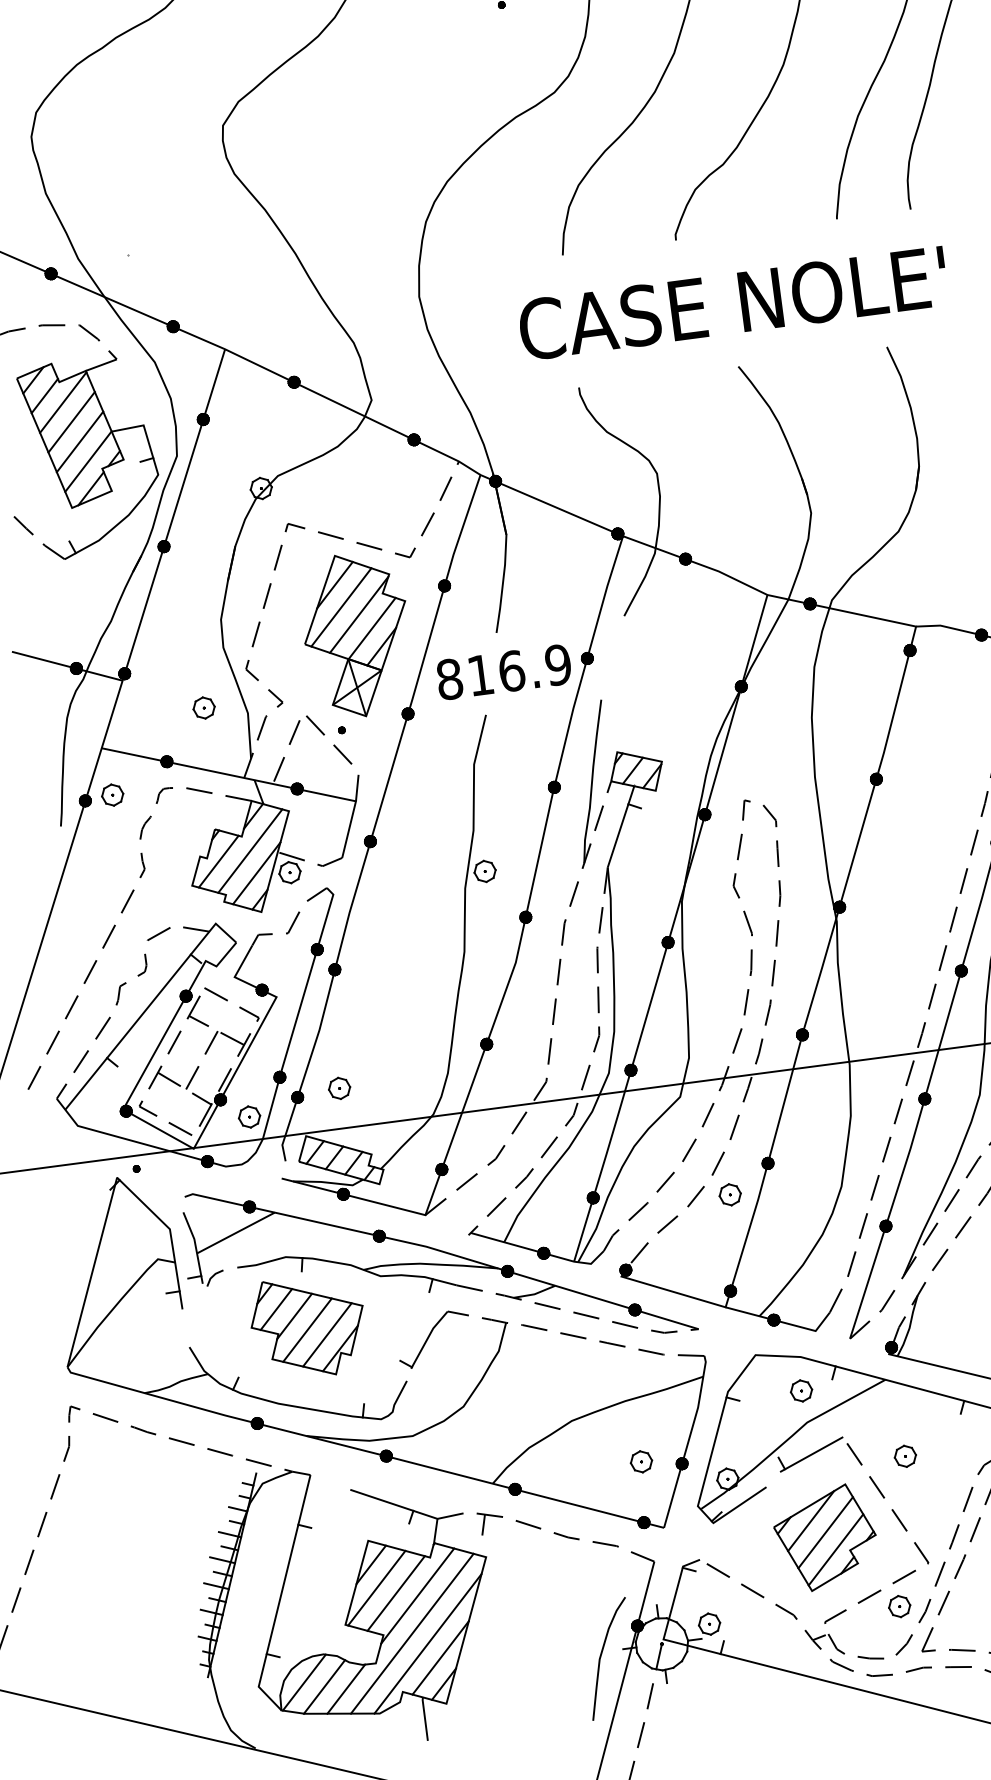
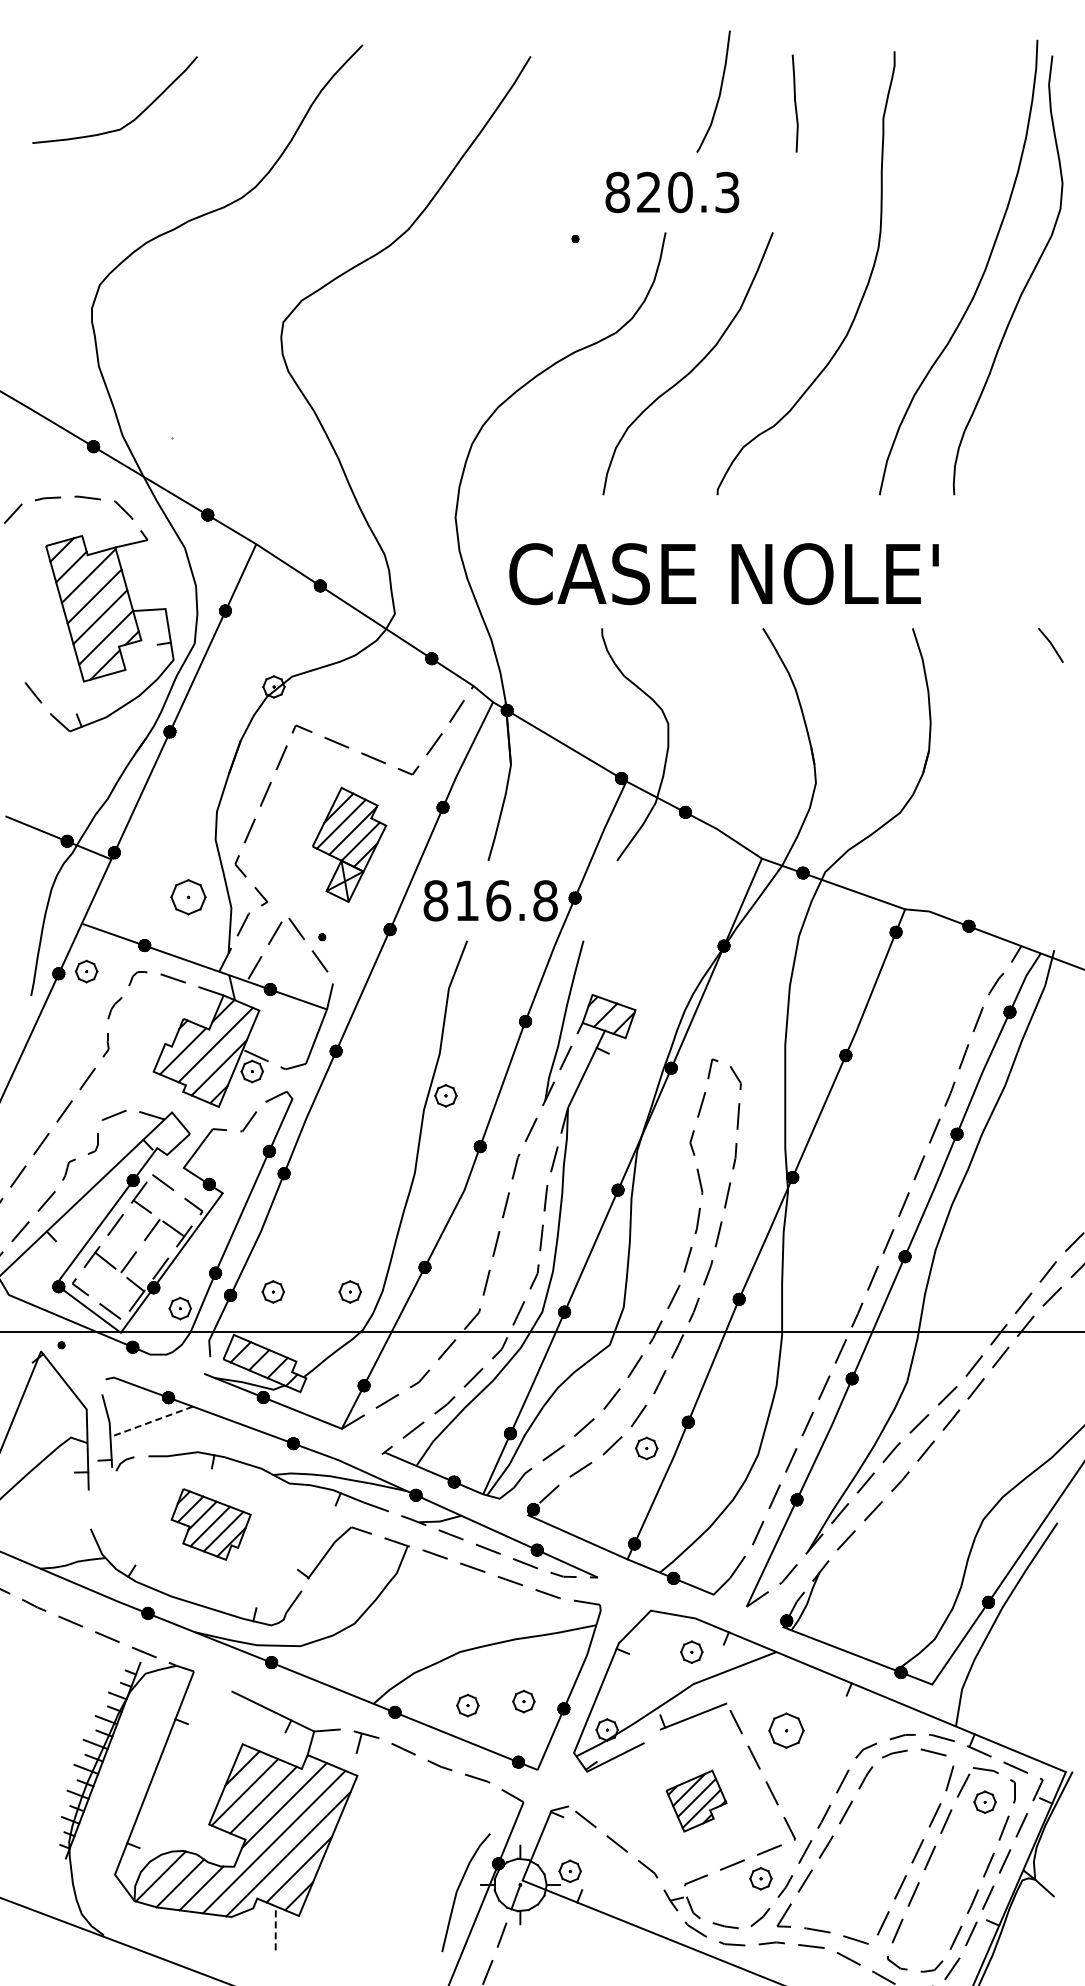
text: (732, 303) -> (723, 574), moved
part: (356, 634) -> (349, 844), size x0.7
text: (558, 664) -> (545, 900), 816.9 -> 816.8
part: (203, 707) -> (188, 896), size x1.6
part: (415, 1078) -> (349, 1291), added
line: (235, 1232) -> (151, 1421), solid -> dashed
part: (307, 1327) -> (210, 1524), size x0.7
part: (904, 1456) -> (785, 1730), size x1.6
part: (586, 1473) -> (467, 1705), added
part: (825, 1537) -> (696, 1800), size x0.6
line: (424, 1718) -> (275, 1927), solid -> dashed

